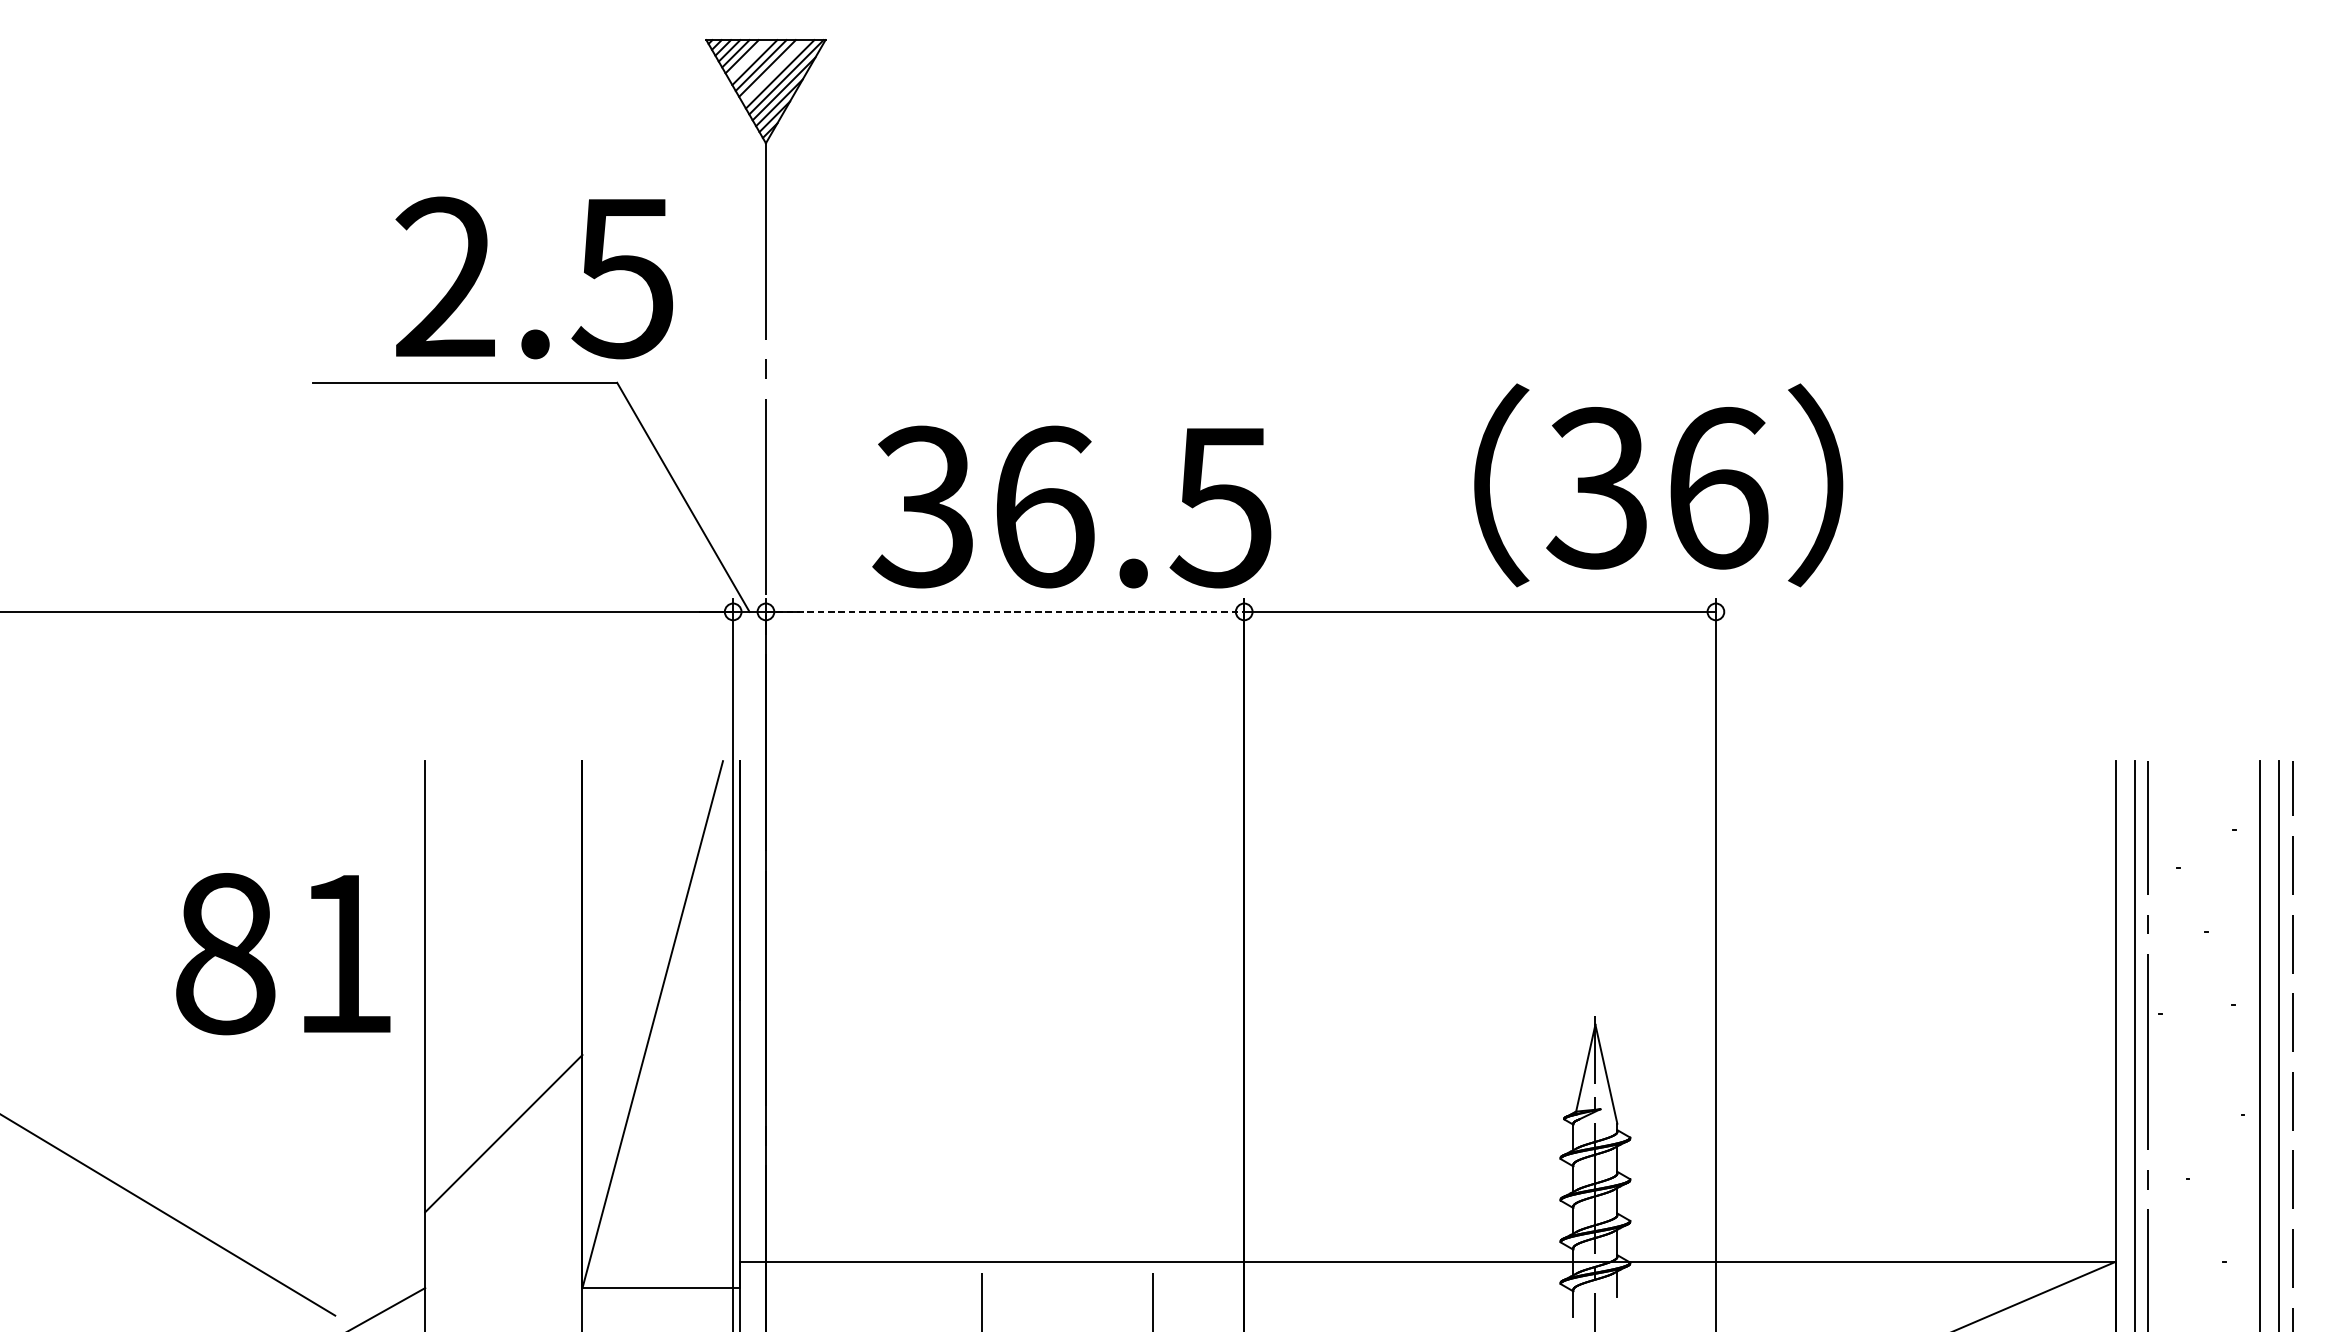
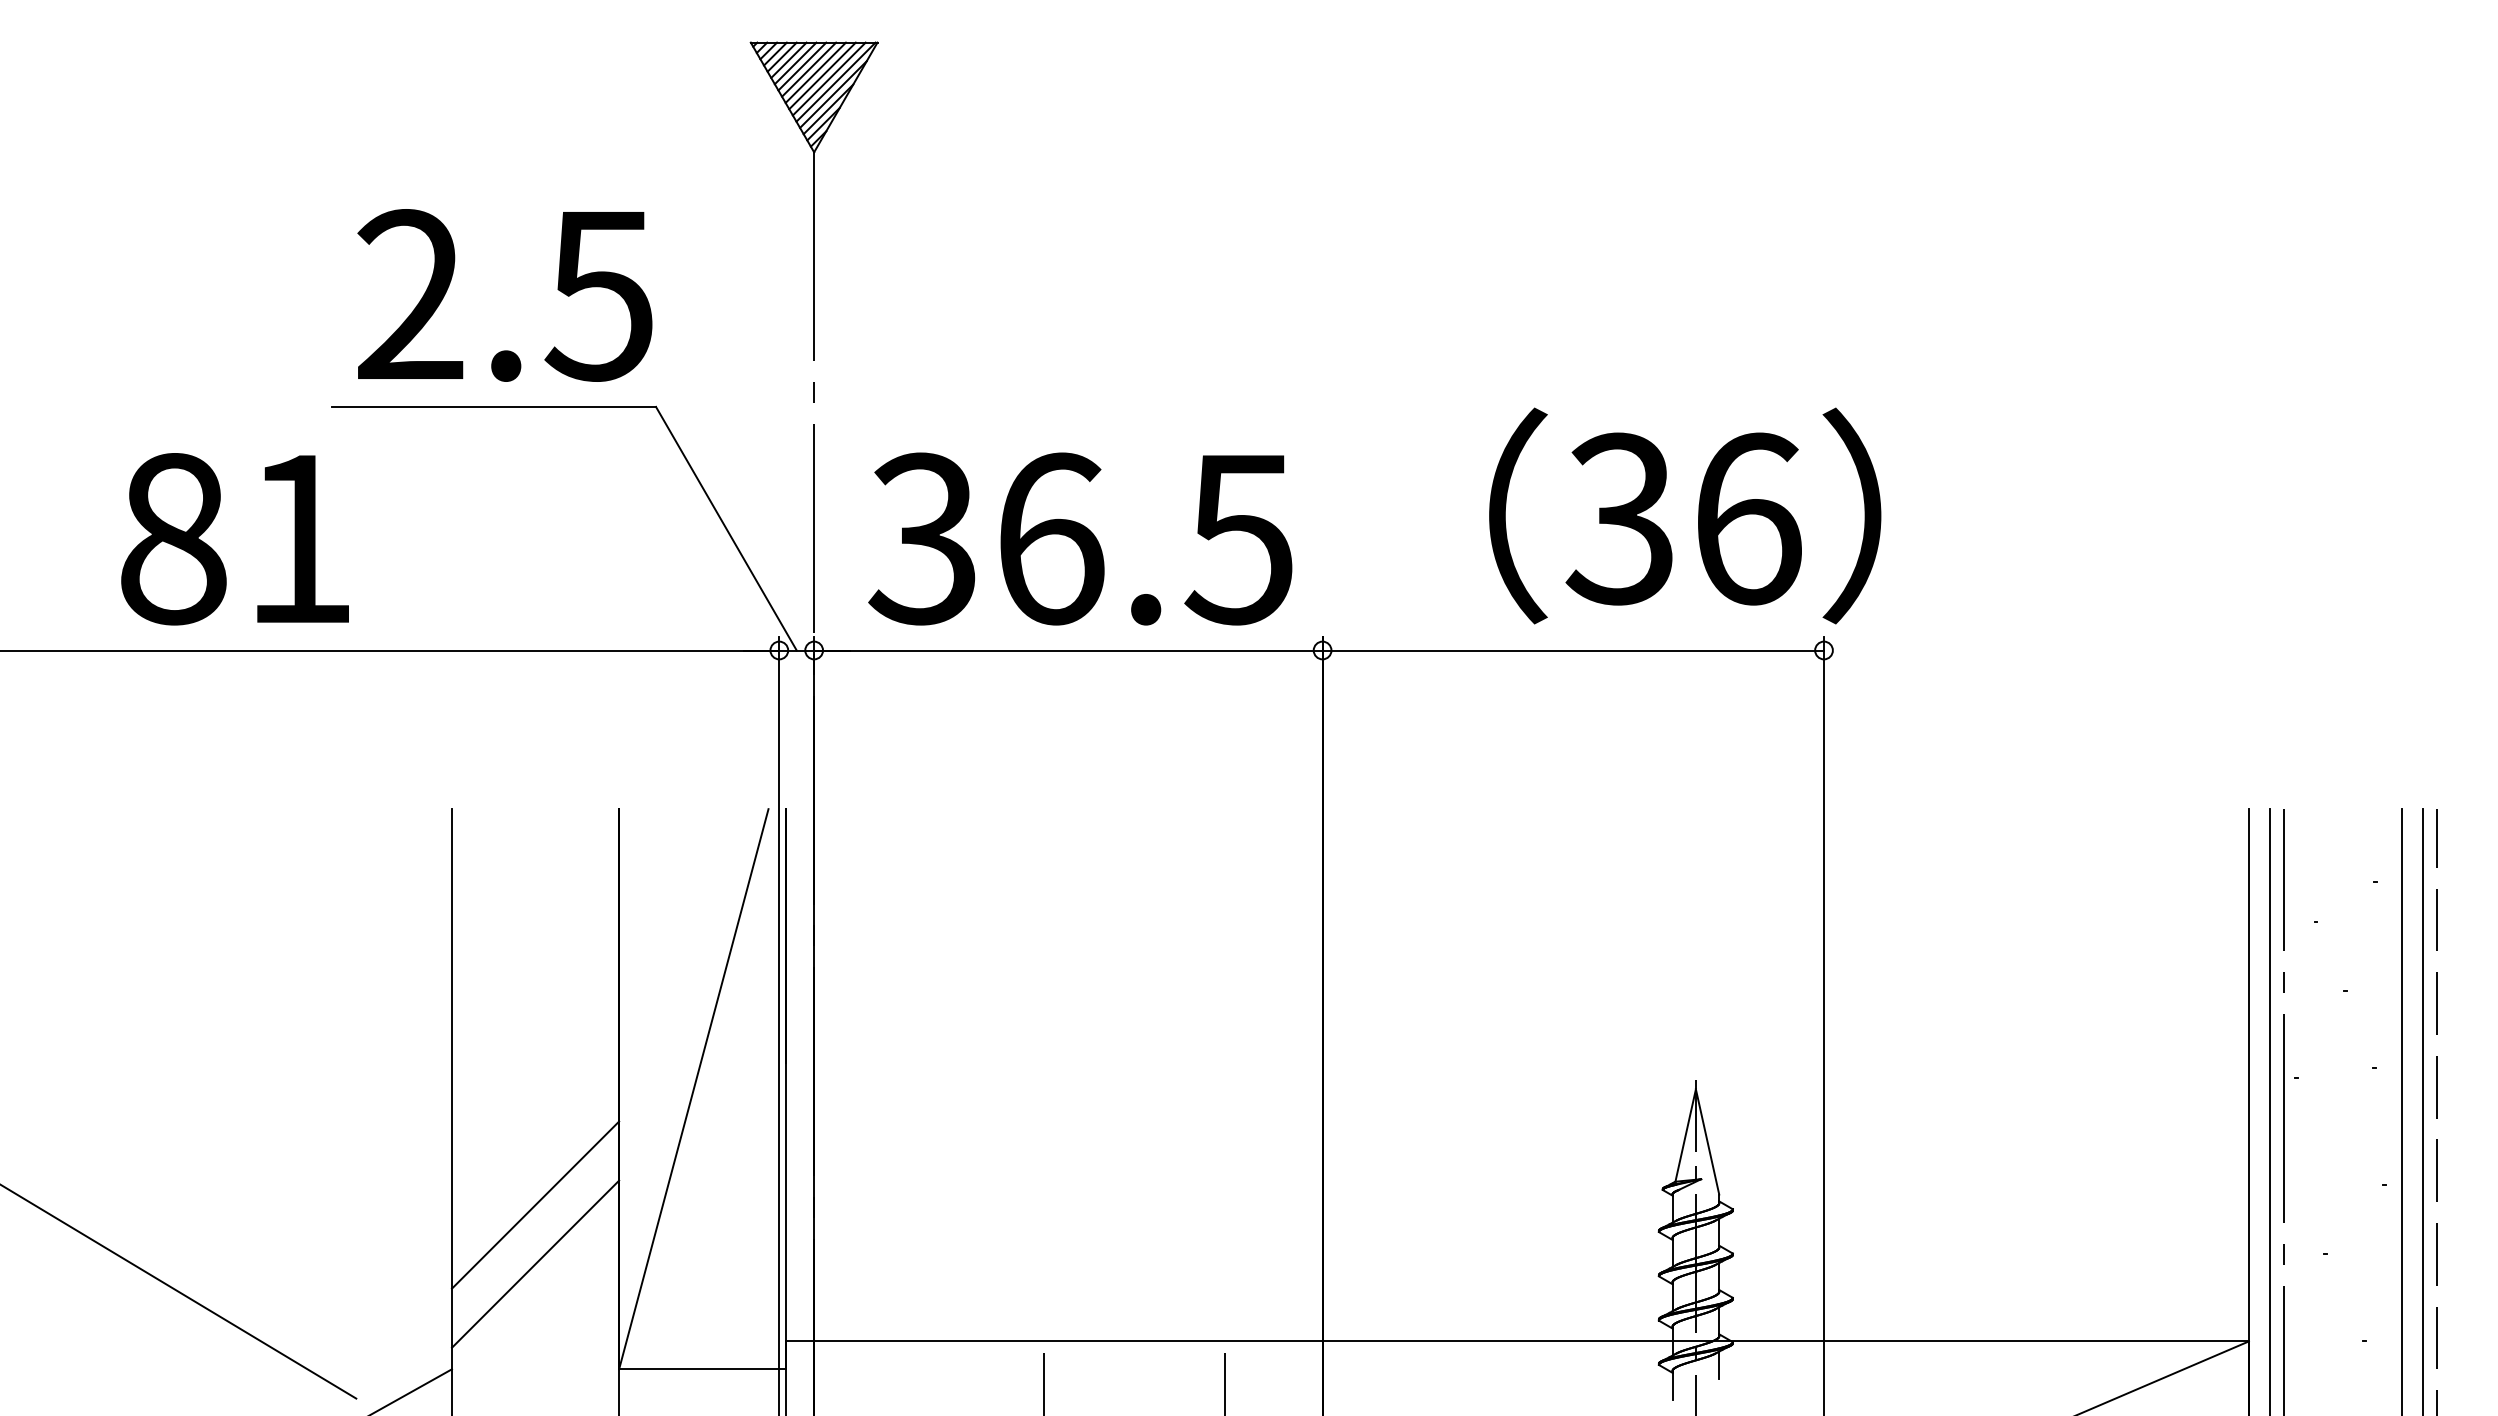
line: (748, 59) -> (795, 63), added
line: (773, 71) -> (822, 75), added
text: (533, 277) -> (504, 295), moved
text: (1658, 484) -> (1685, 515), moved
text: (1071, 506) -> (1080, 538), moved
line: (1005, 611) -> (1068, 650), dashed -> solid
text: (282, 954) -> (234, 539), moved
line: (503, 1188) -> (535, 1263), added

